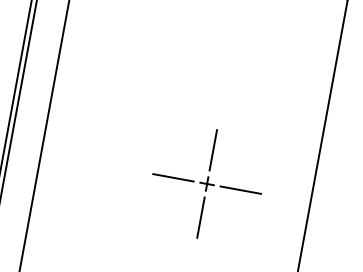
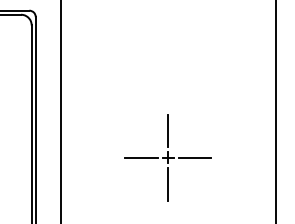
part: (206, 183) -> (167, 157), moved

